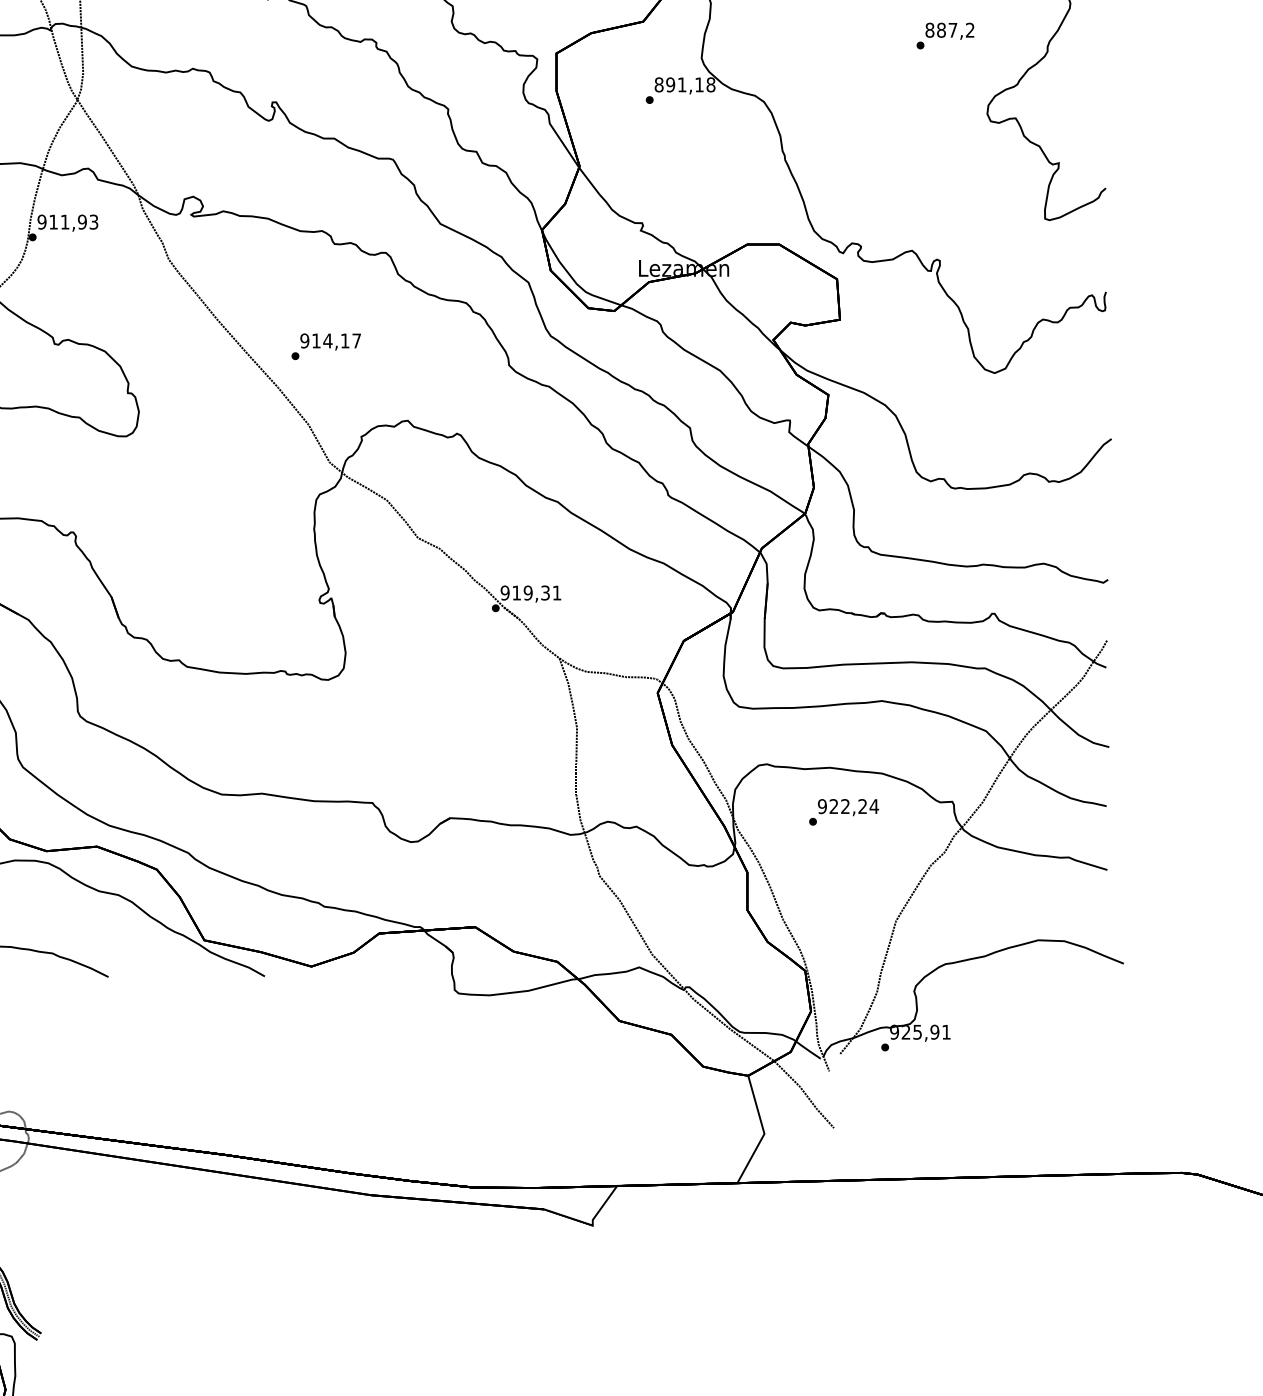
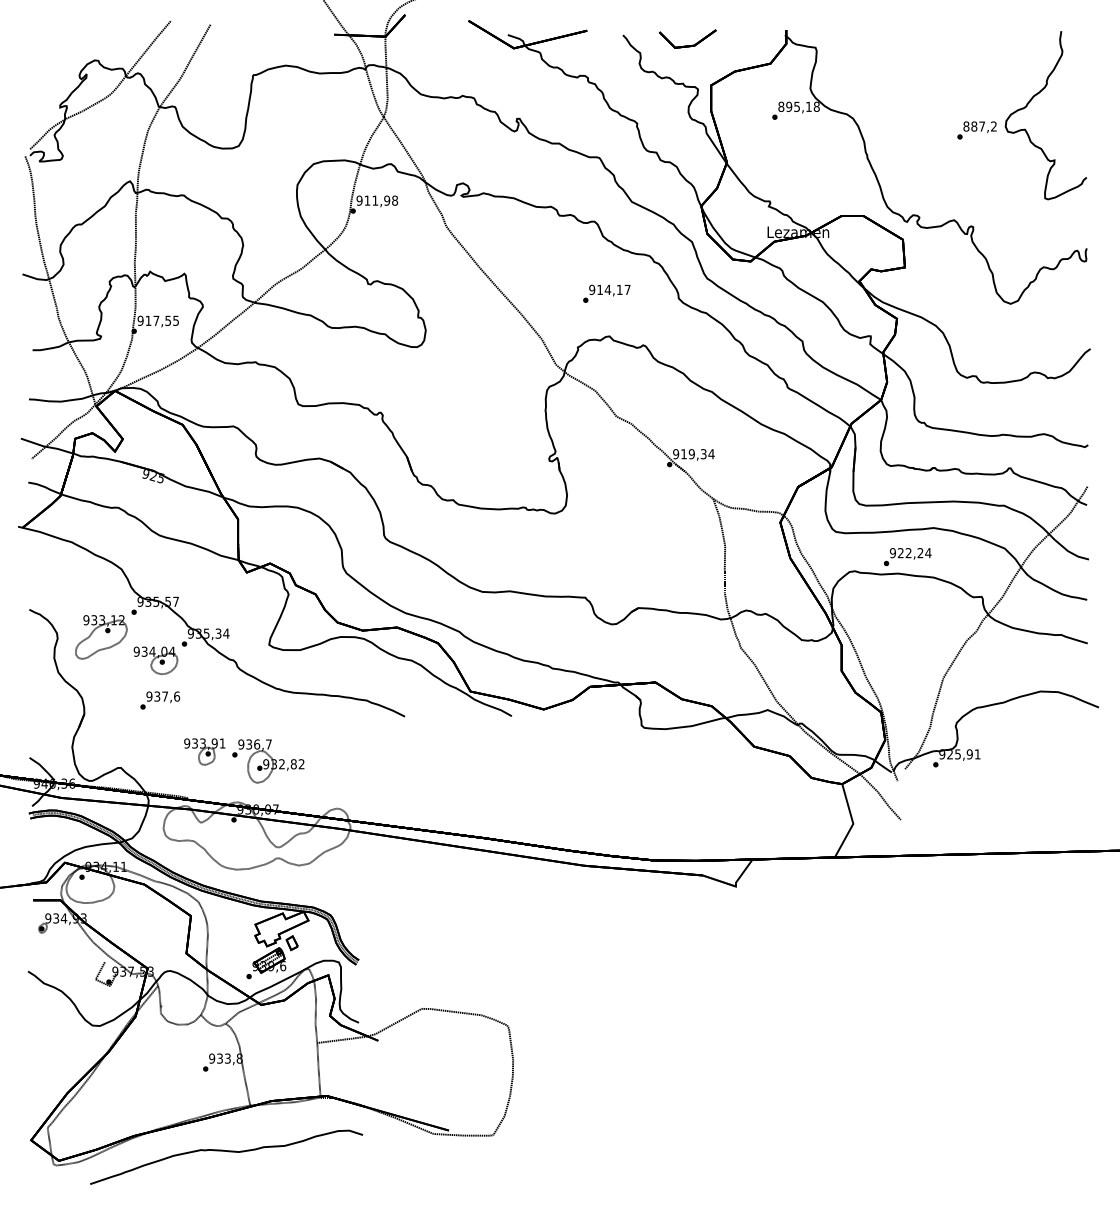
text: (944, 36) -> (976, 130), moved
text: (681, 84) -> (796, 106), 891,18 -> 895,18
text: (94, 221) -> (395, 200), 911,93 -> 911,98
text: (325, 346) -> (606, 293), moved
text: (556, 593) -> (711, 454), 919,31 -> 919,34
text: (843, 812) -> (907, 557), moved

